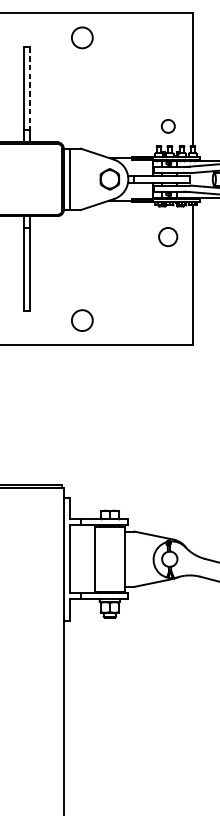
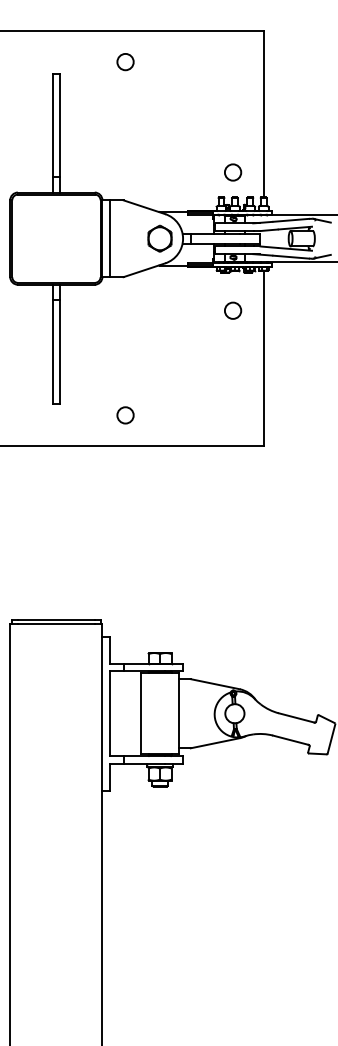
circle: (82, 38) -> (125, 62), size x0.62
line: (30, 88) -> (60, 125), dashed -> solid
circle: (168, 236) -> (233, 310), size x0.71
circle: (82, 320) -> (125, 415), size x0.62

